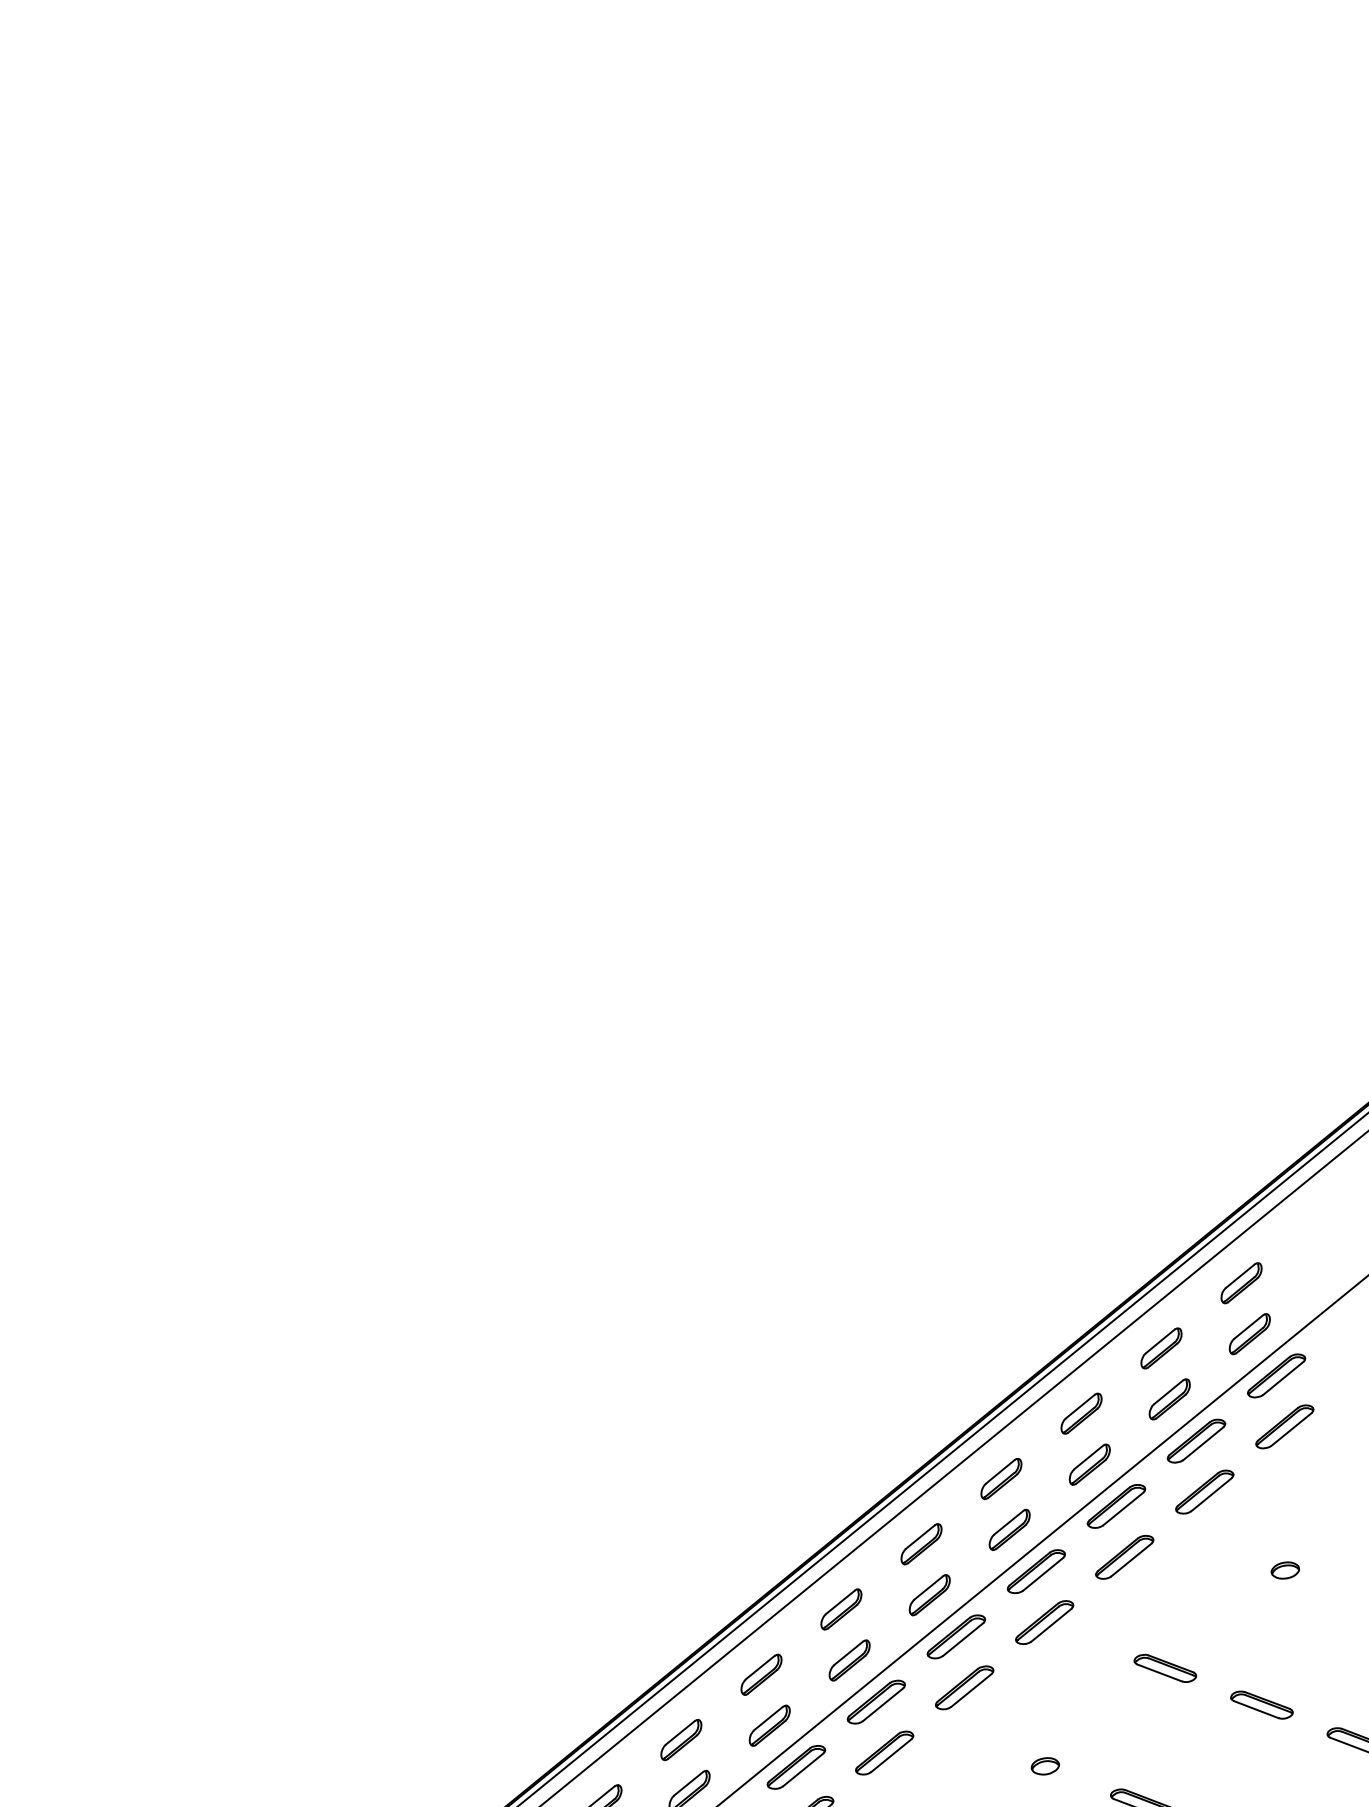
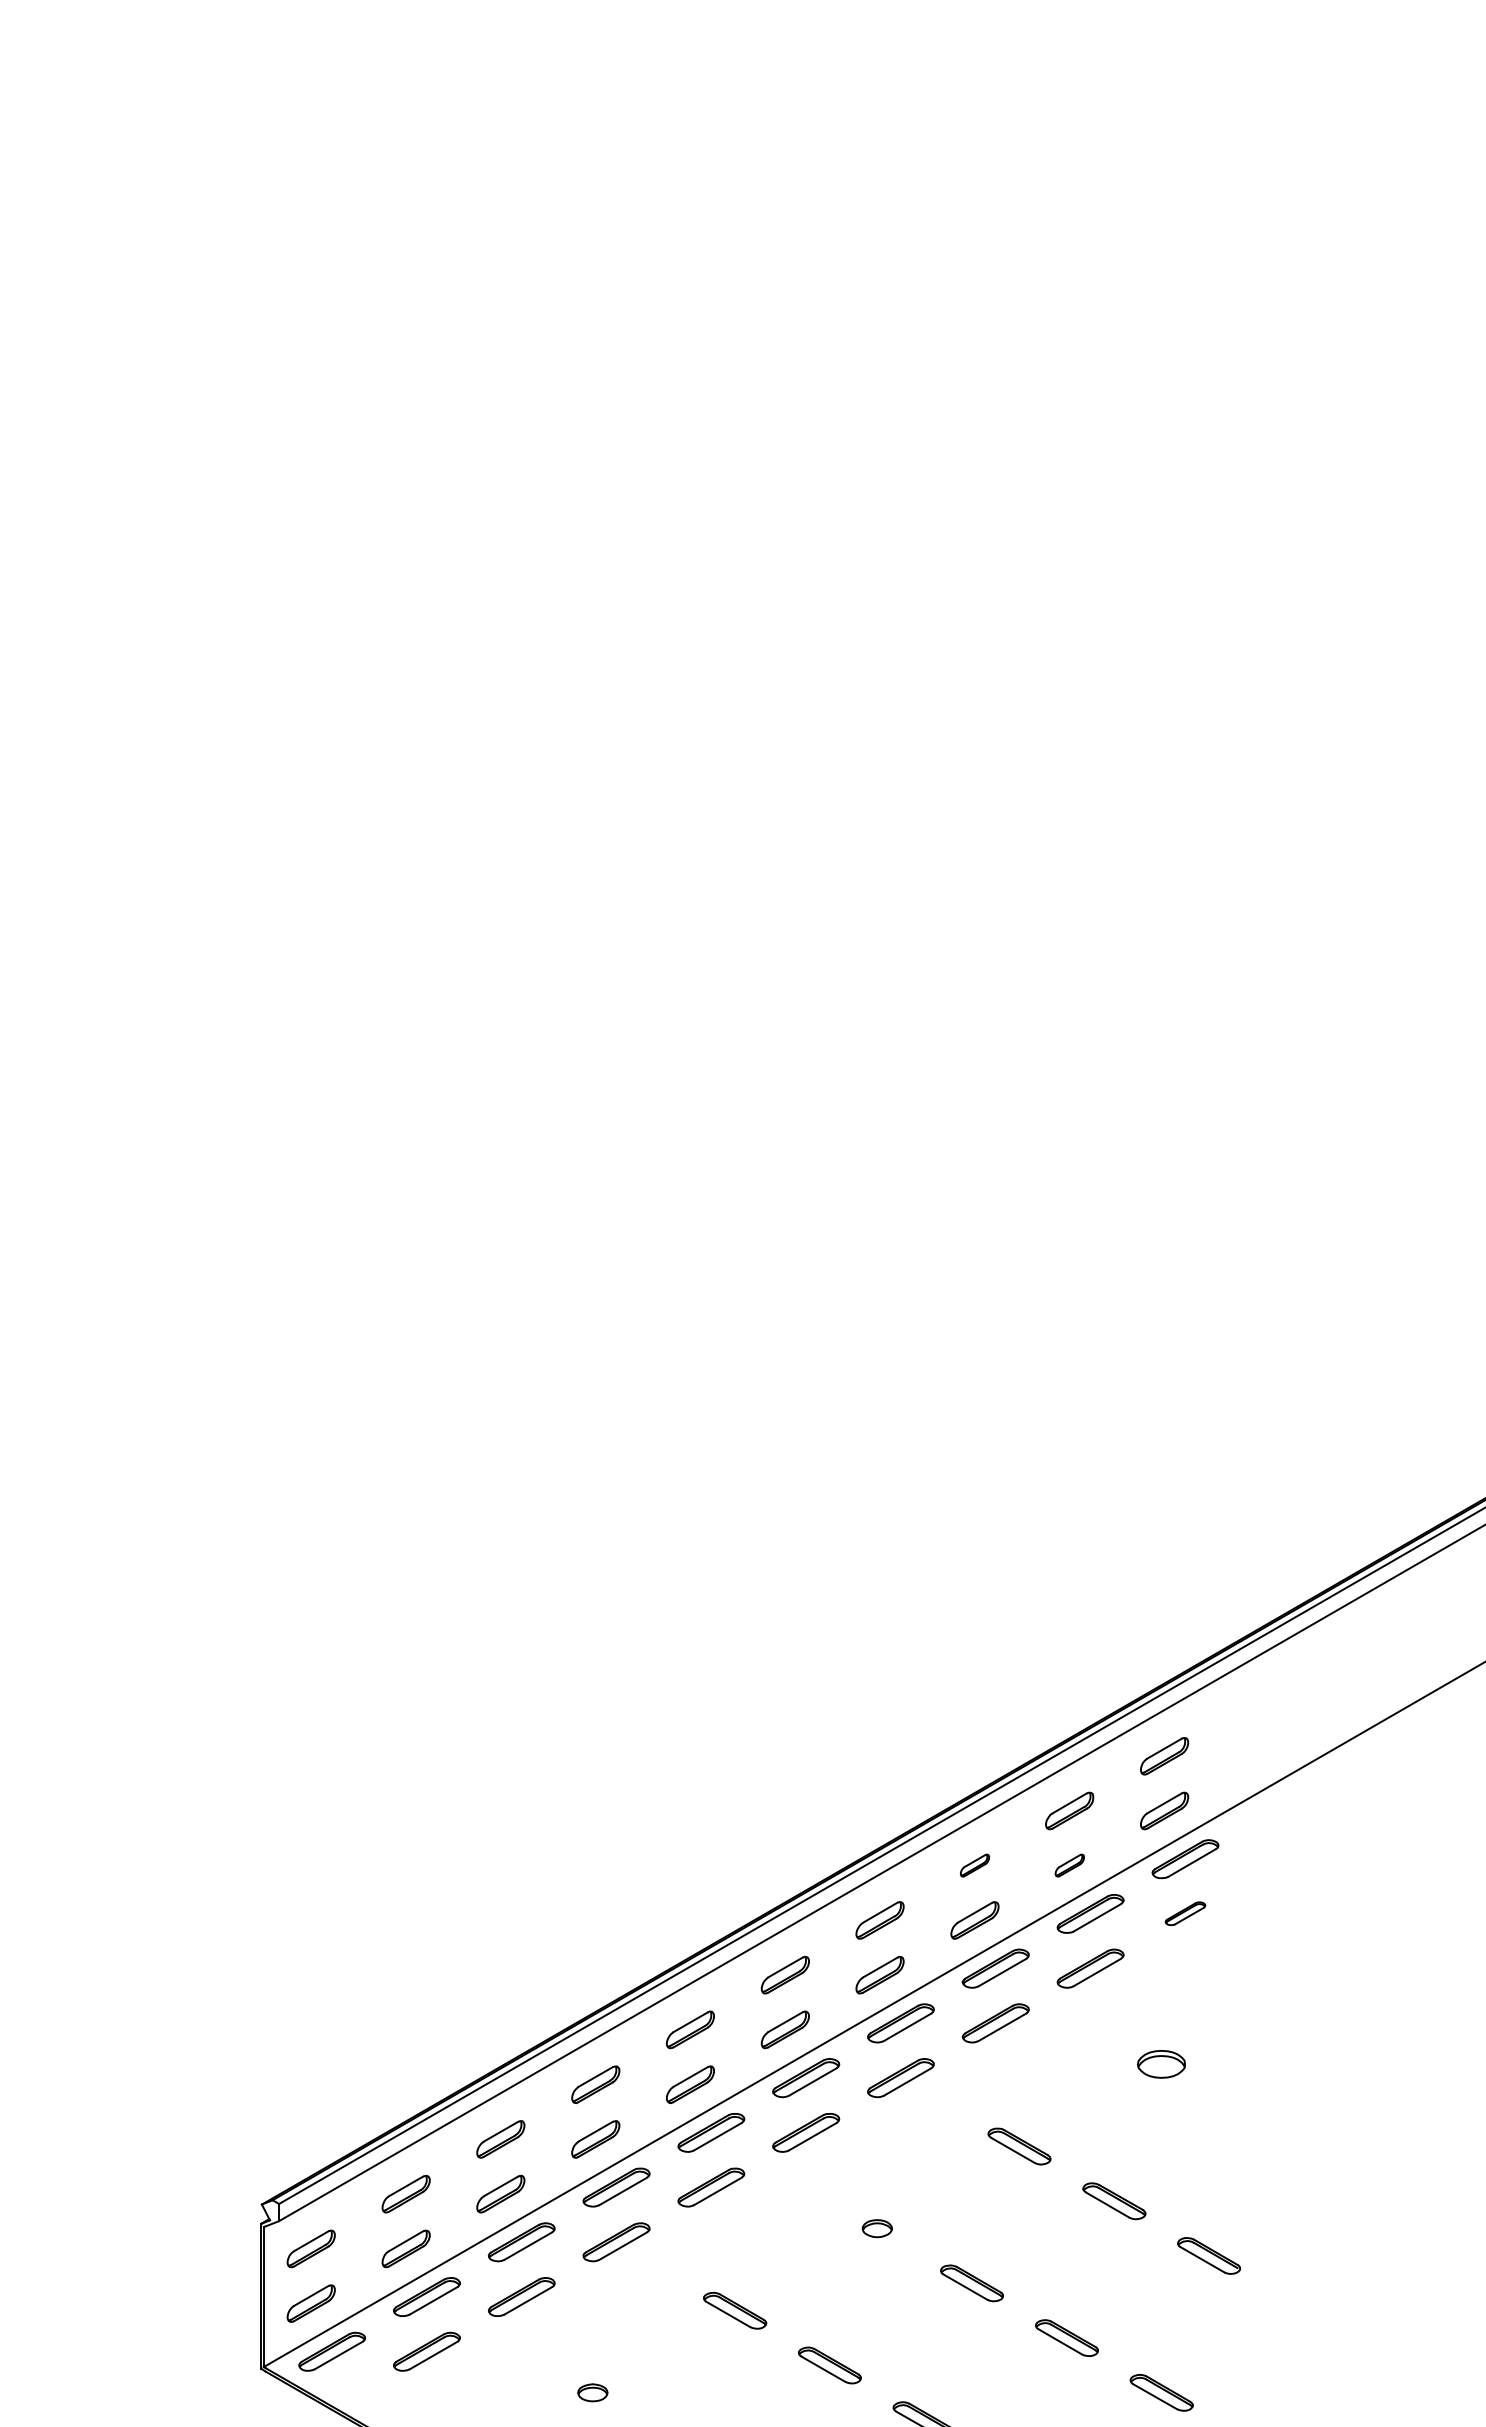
part: (1169, 1399) -> (1069, 1865), size x0.6
part: (1081, 1413) -> (974, 1865), size x0.6
part: (1284, 1426) -> (1185, 1913), size x0.6
part: (1285, 1570) -> (1161, 2064), size x1.6

